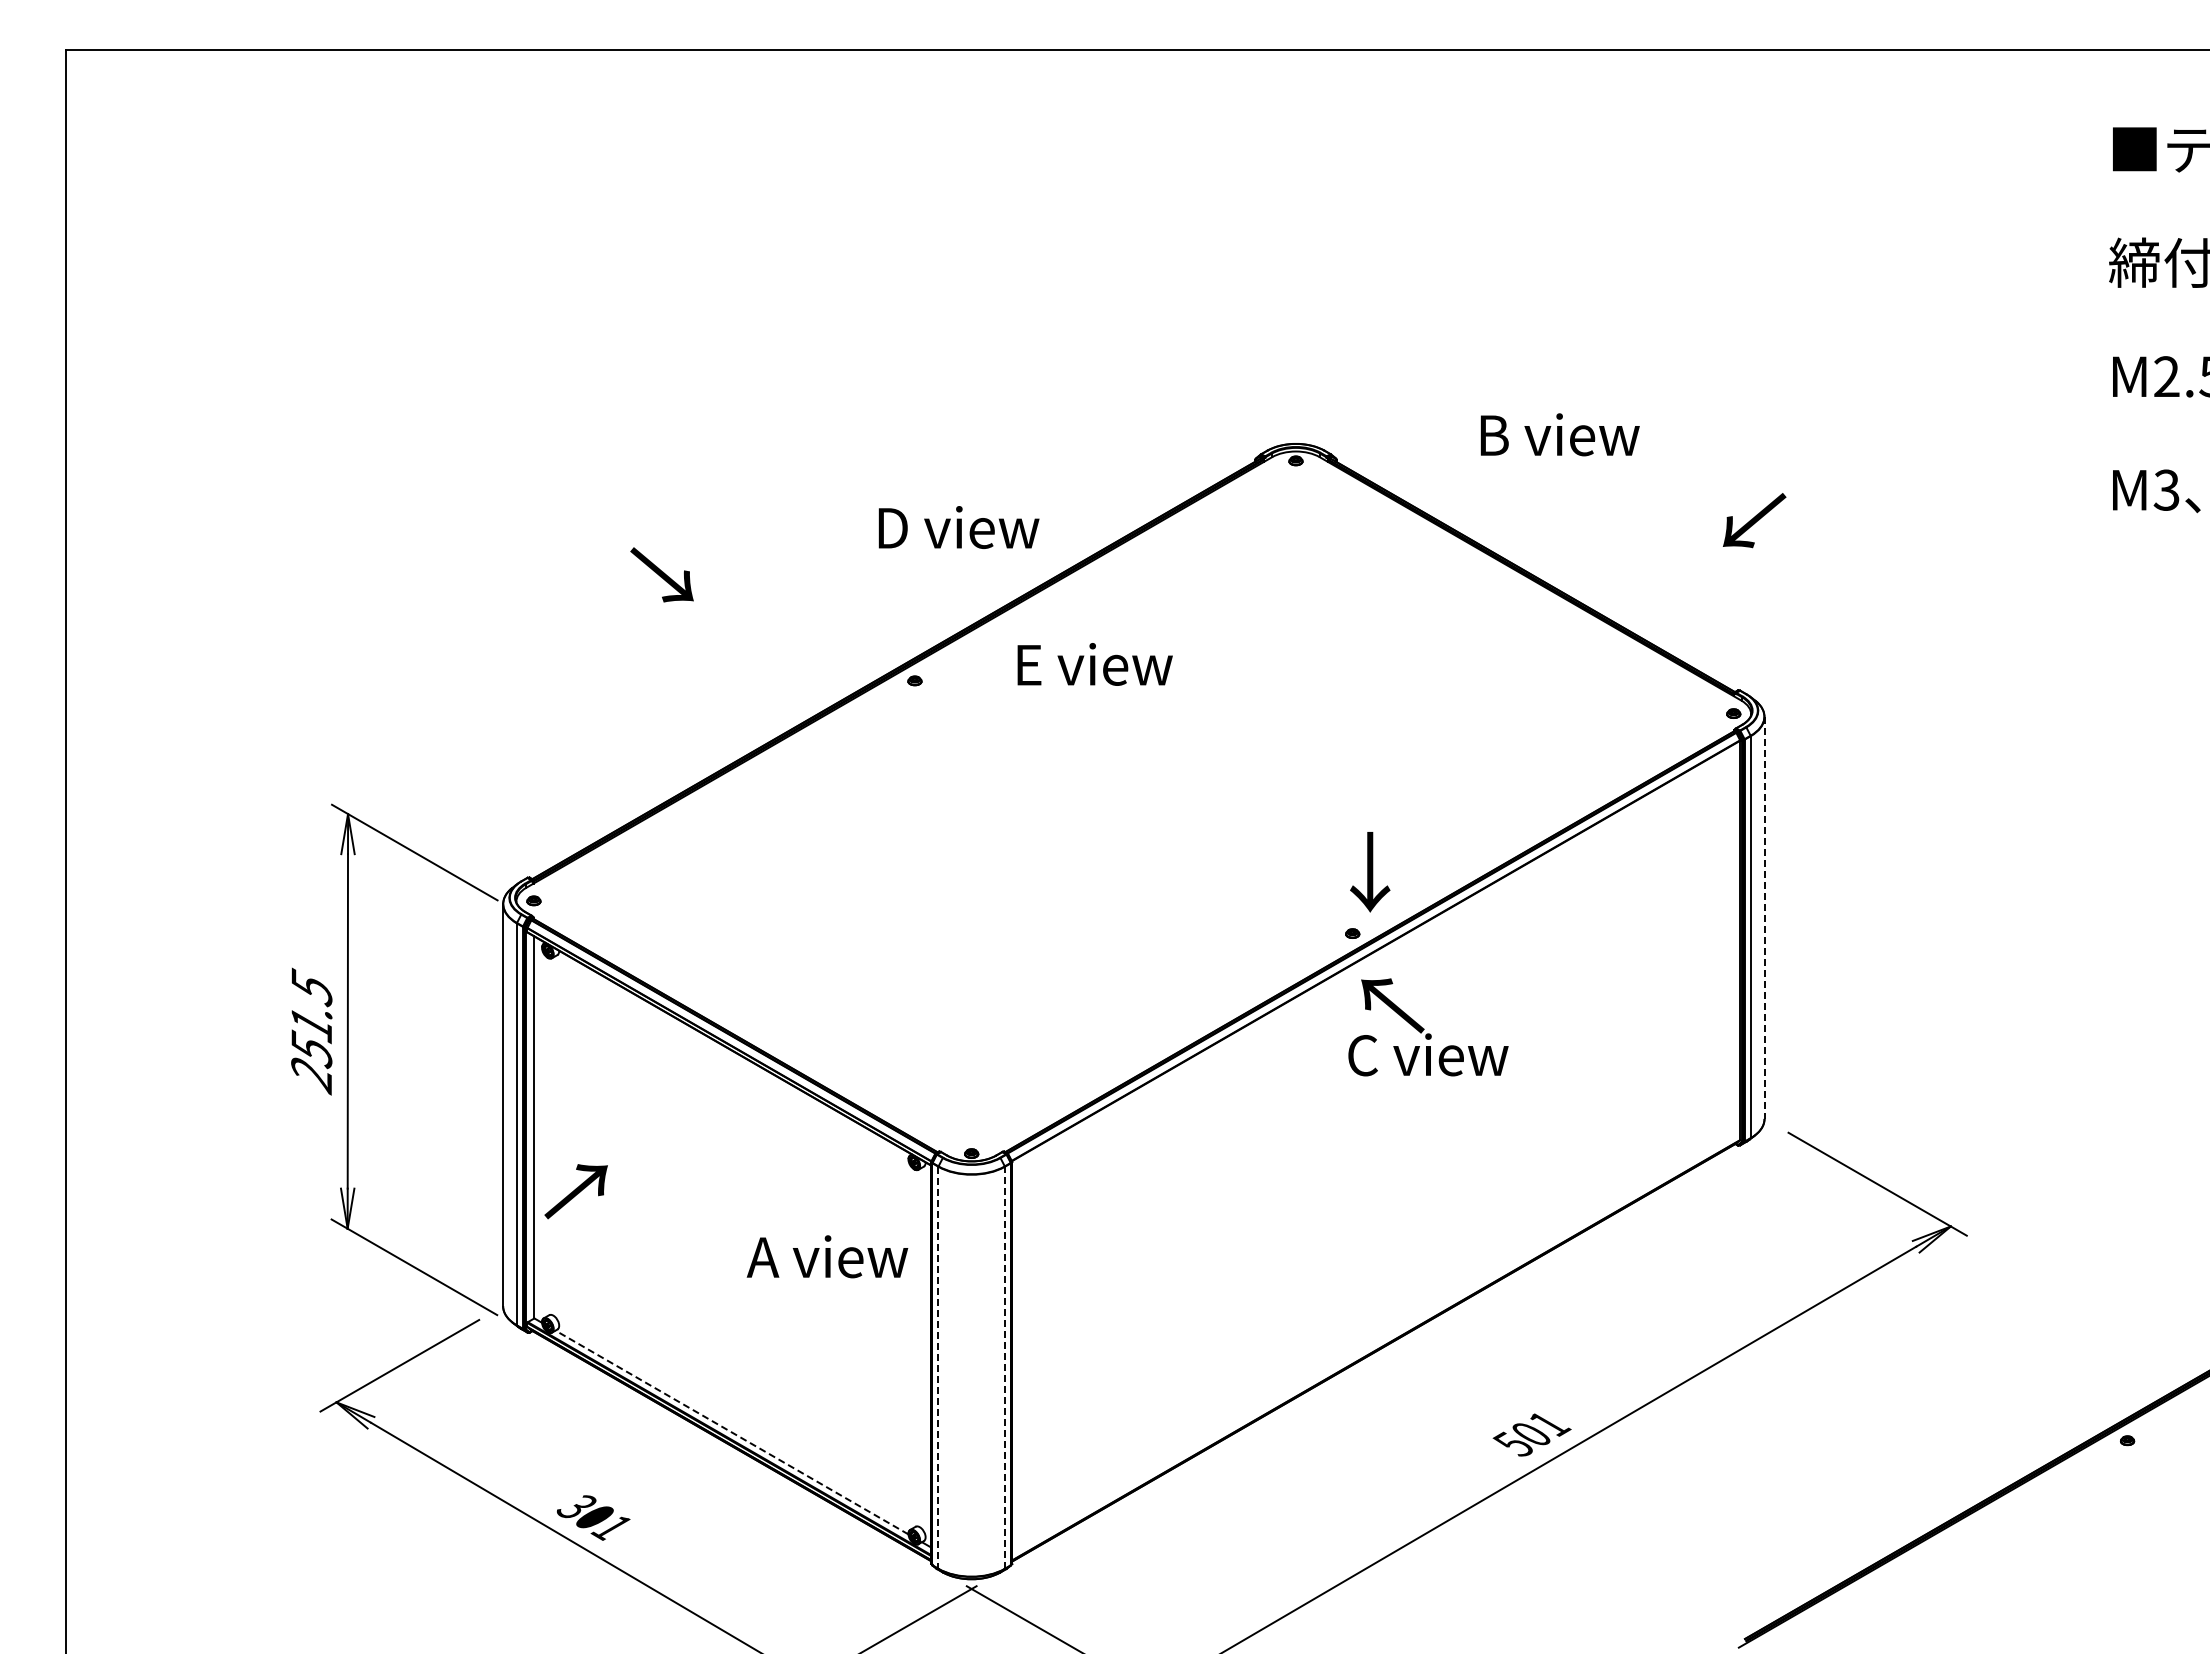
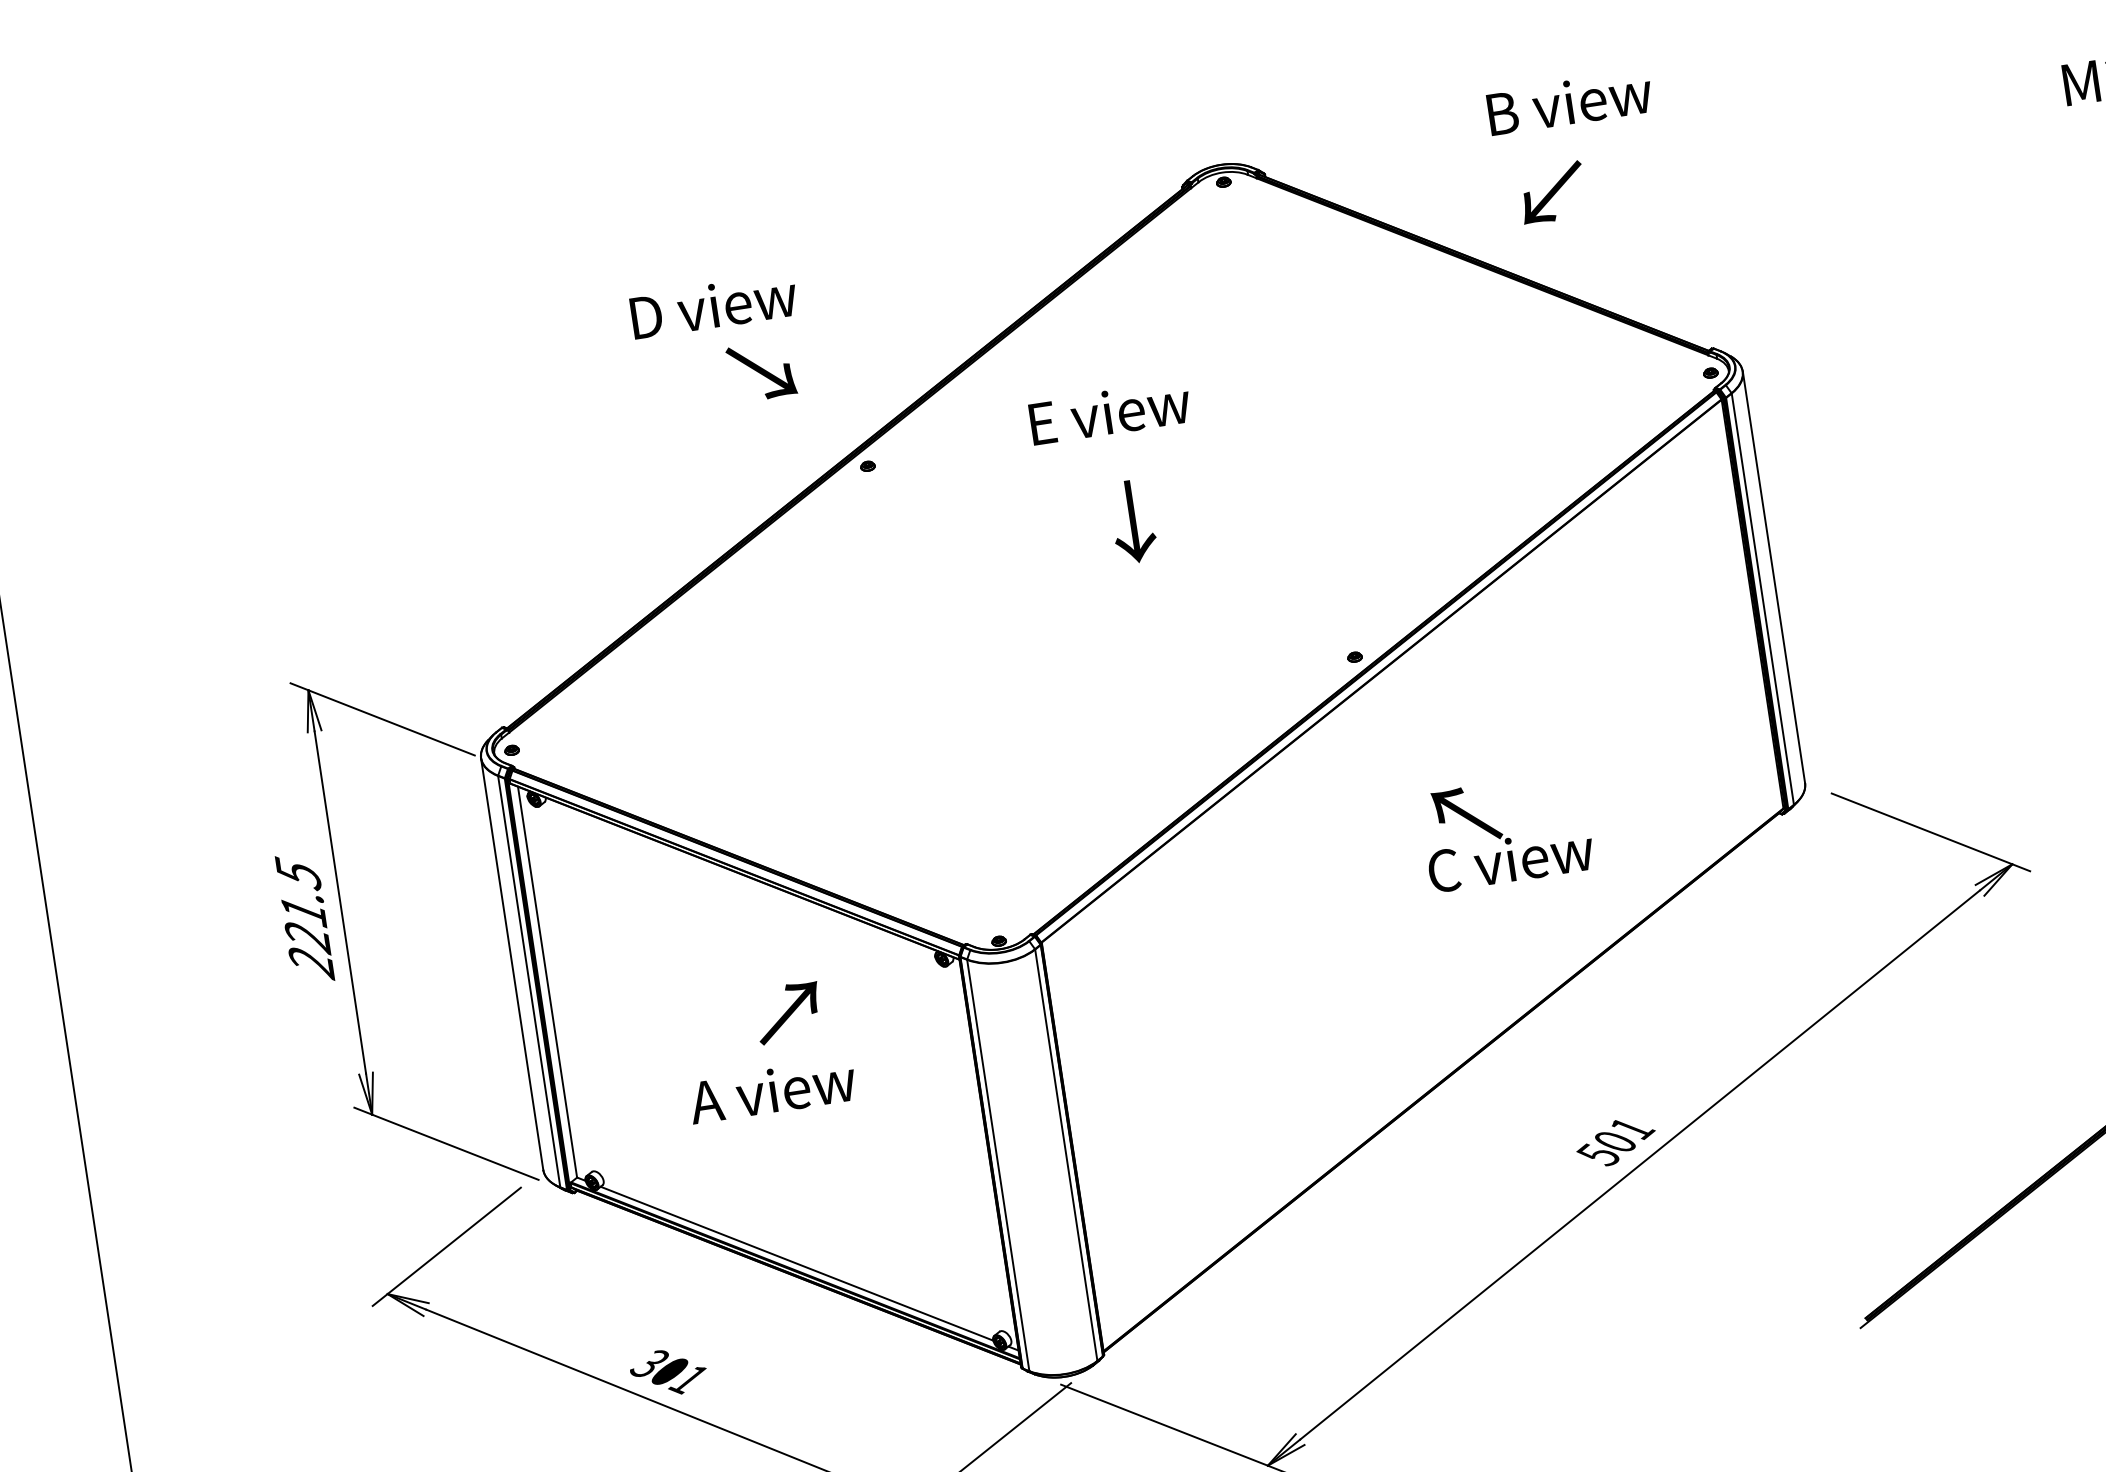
text: (1559, 434) -> (1569, 102), moved
text: (1754, 520) -> (1552, 192), moved
text: (958, 527) -> (713, 306), moved
text: (661, 574) -> (760, 371), moved
text: (1094, 664) -> (1109, 412), moved
text: (1370, 872) -> (1133, 522), moved
line: (1764, 917) -> (1773, 576), dashed -> solid
text: (1428, 1027) -> (1506, 831), moved
text: (311, 1049) -> (307, 936), 251.5 -> 221.5
text: (575, 1191) -> (787, 1012), moved
text: (827, 1256) -> (772, 1090), moved
line: (938, 1367) -> (998, 1165), dashed -> solid
line: (1004, 1367) -> (1065, 1155), dashed -> solid
line: (732, 1432) -> (797, 1263), dashed -> solid

